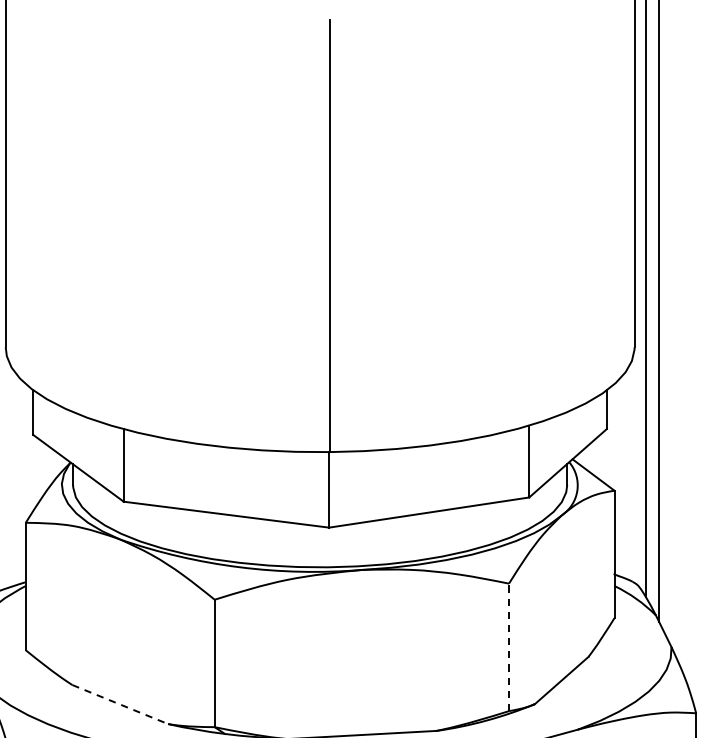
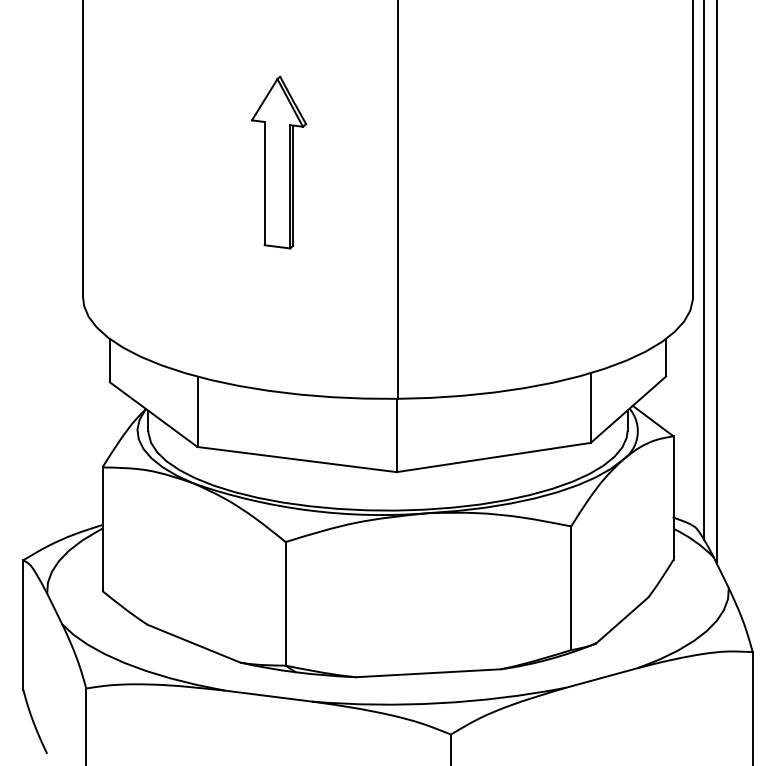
part: (207, 208) -> (278, 162), added
line: (509, 647) -> (571, 588), dashed -> solid
line: (120, 704) -> (194, 643), dashed -> solid

